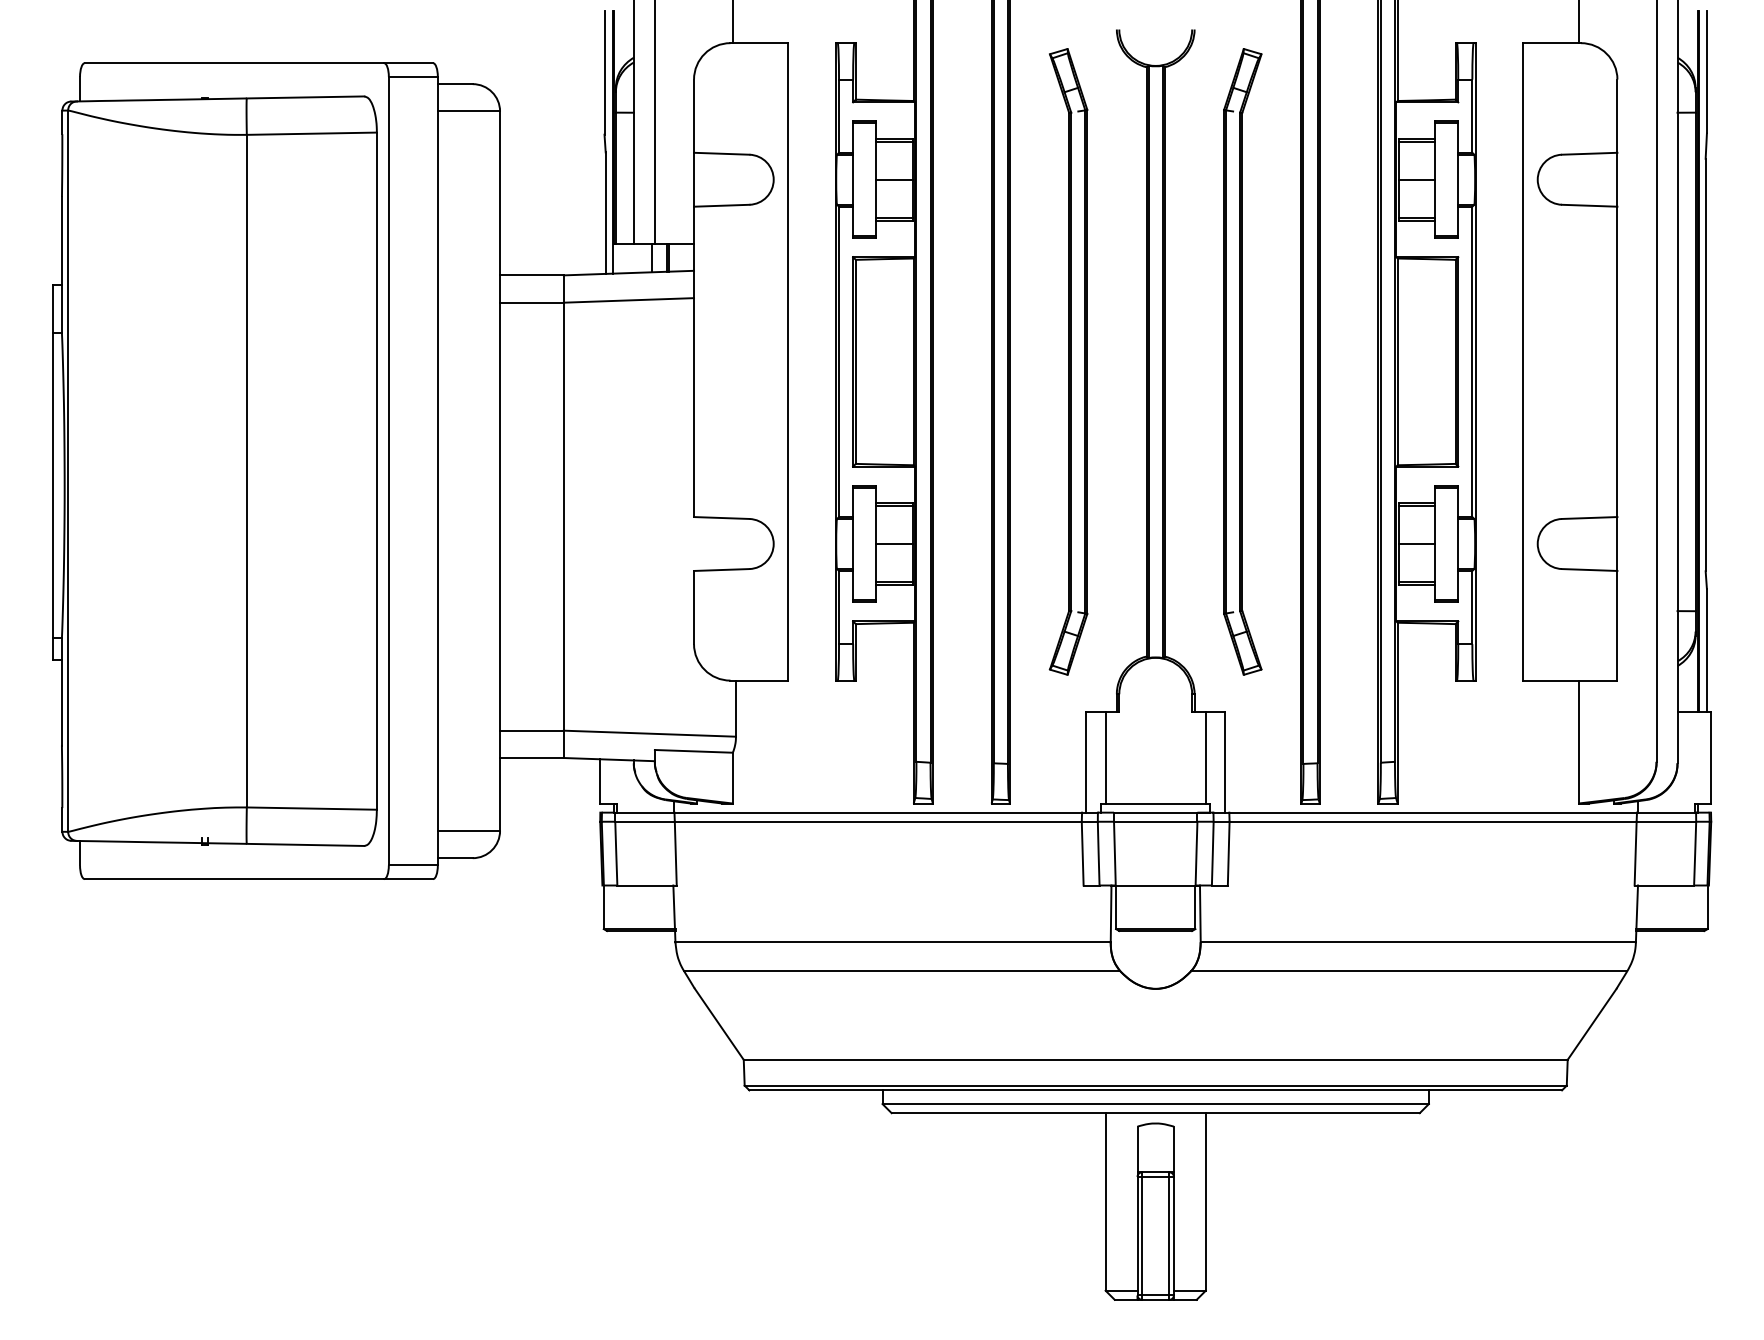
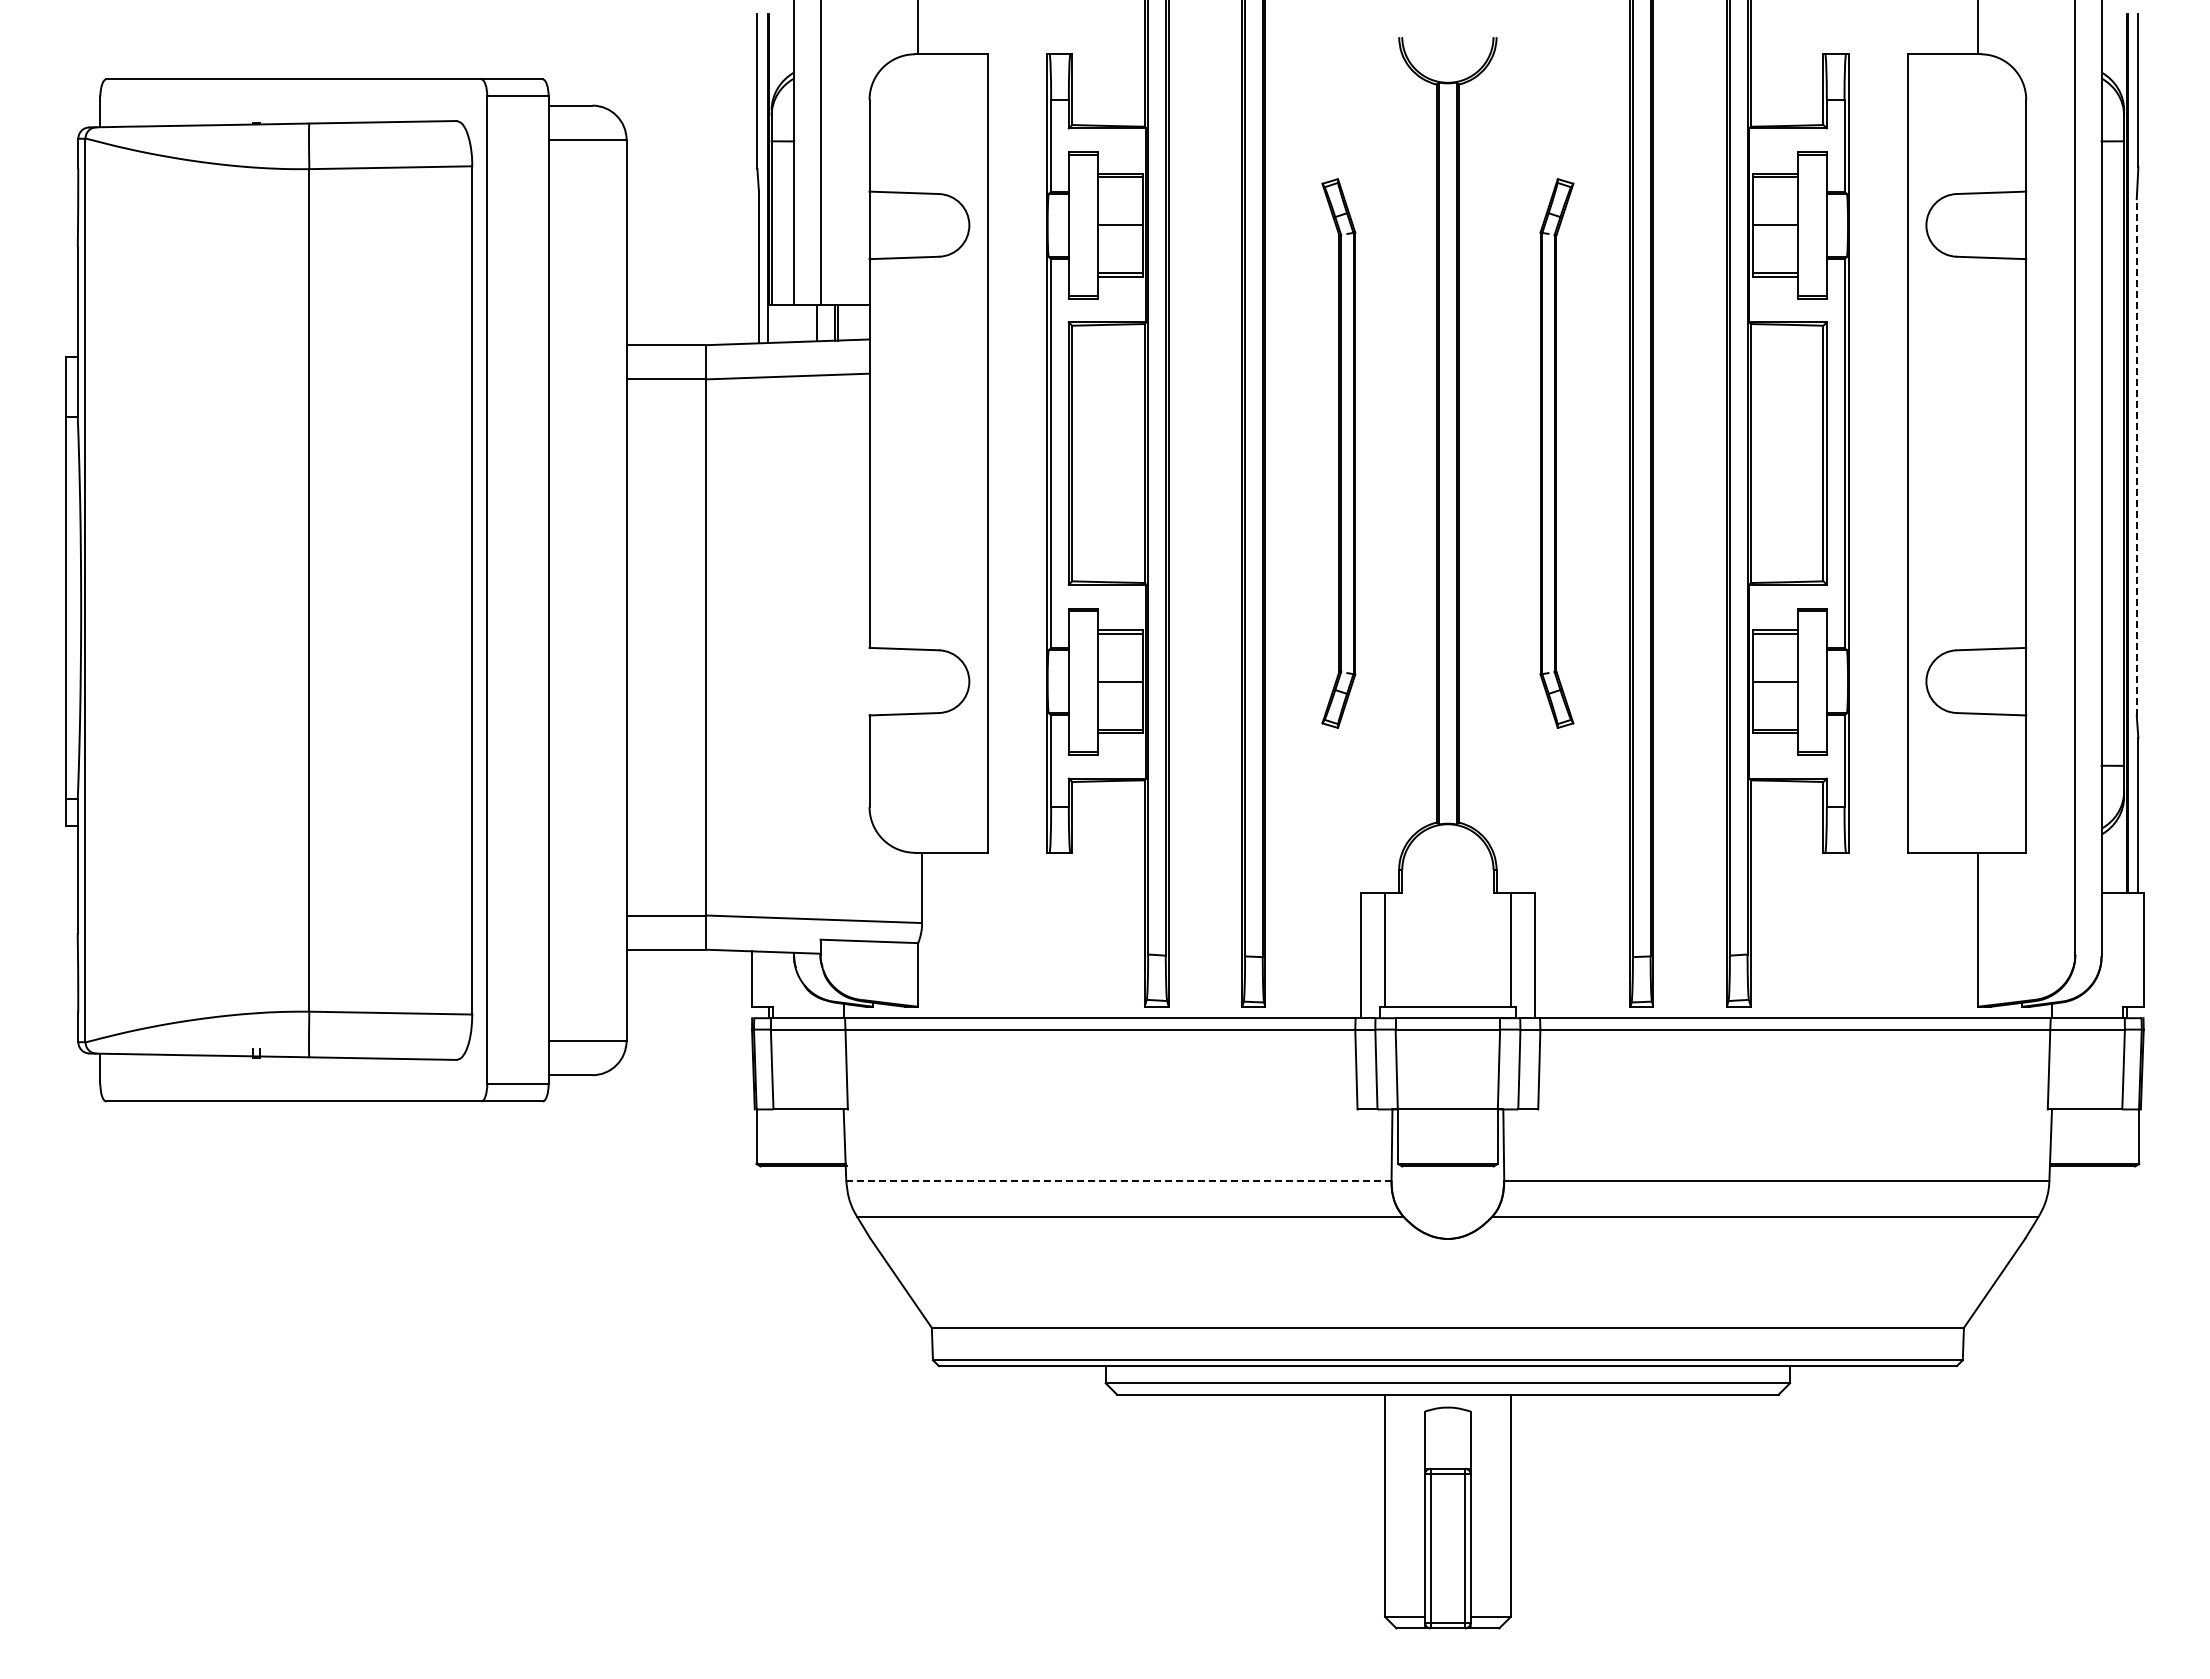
part: (1068, 361) -> (1338, 453), size x0.7
part: (1242, 361) -> (1556, 453), size x0.7
line: (1705, 365) -> (2136, 457), solid -> dashed
line: (892, 942) -> (1118, 1180), solid -> dashed

